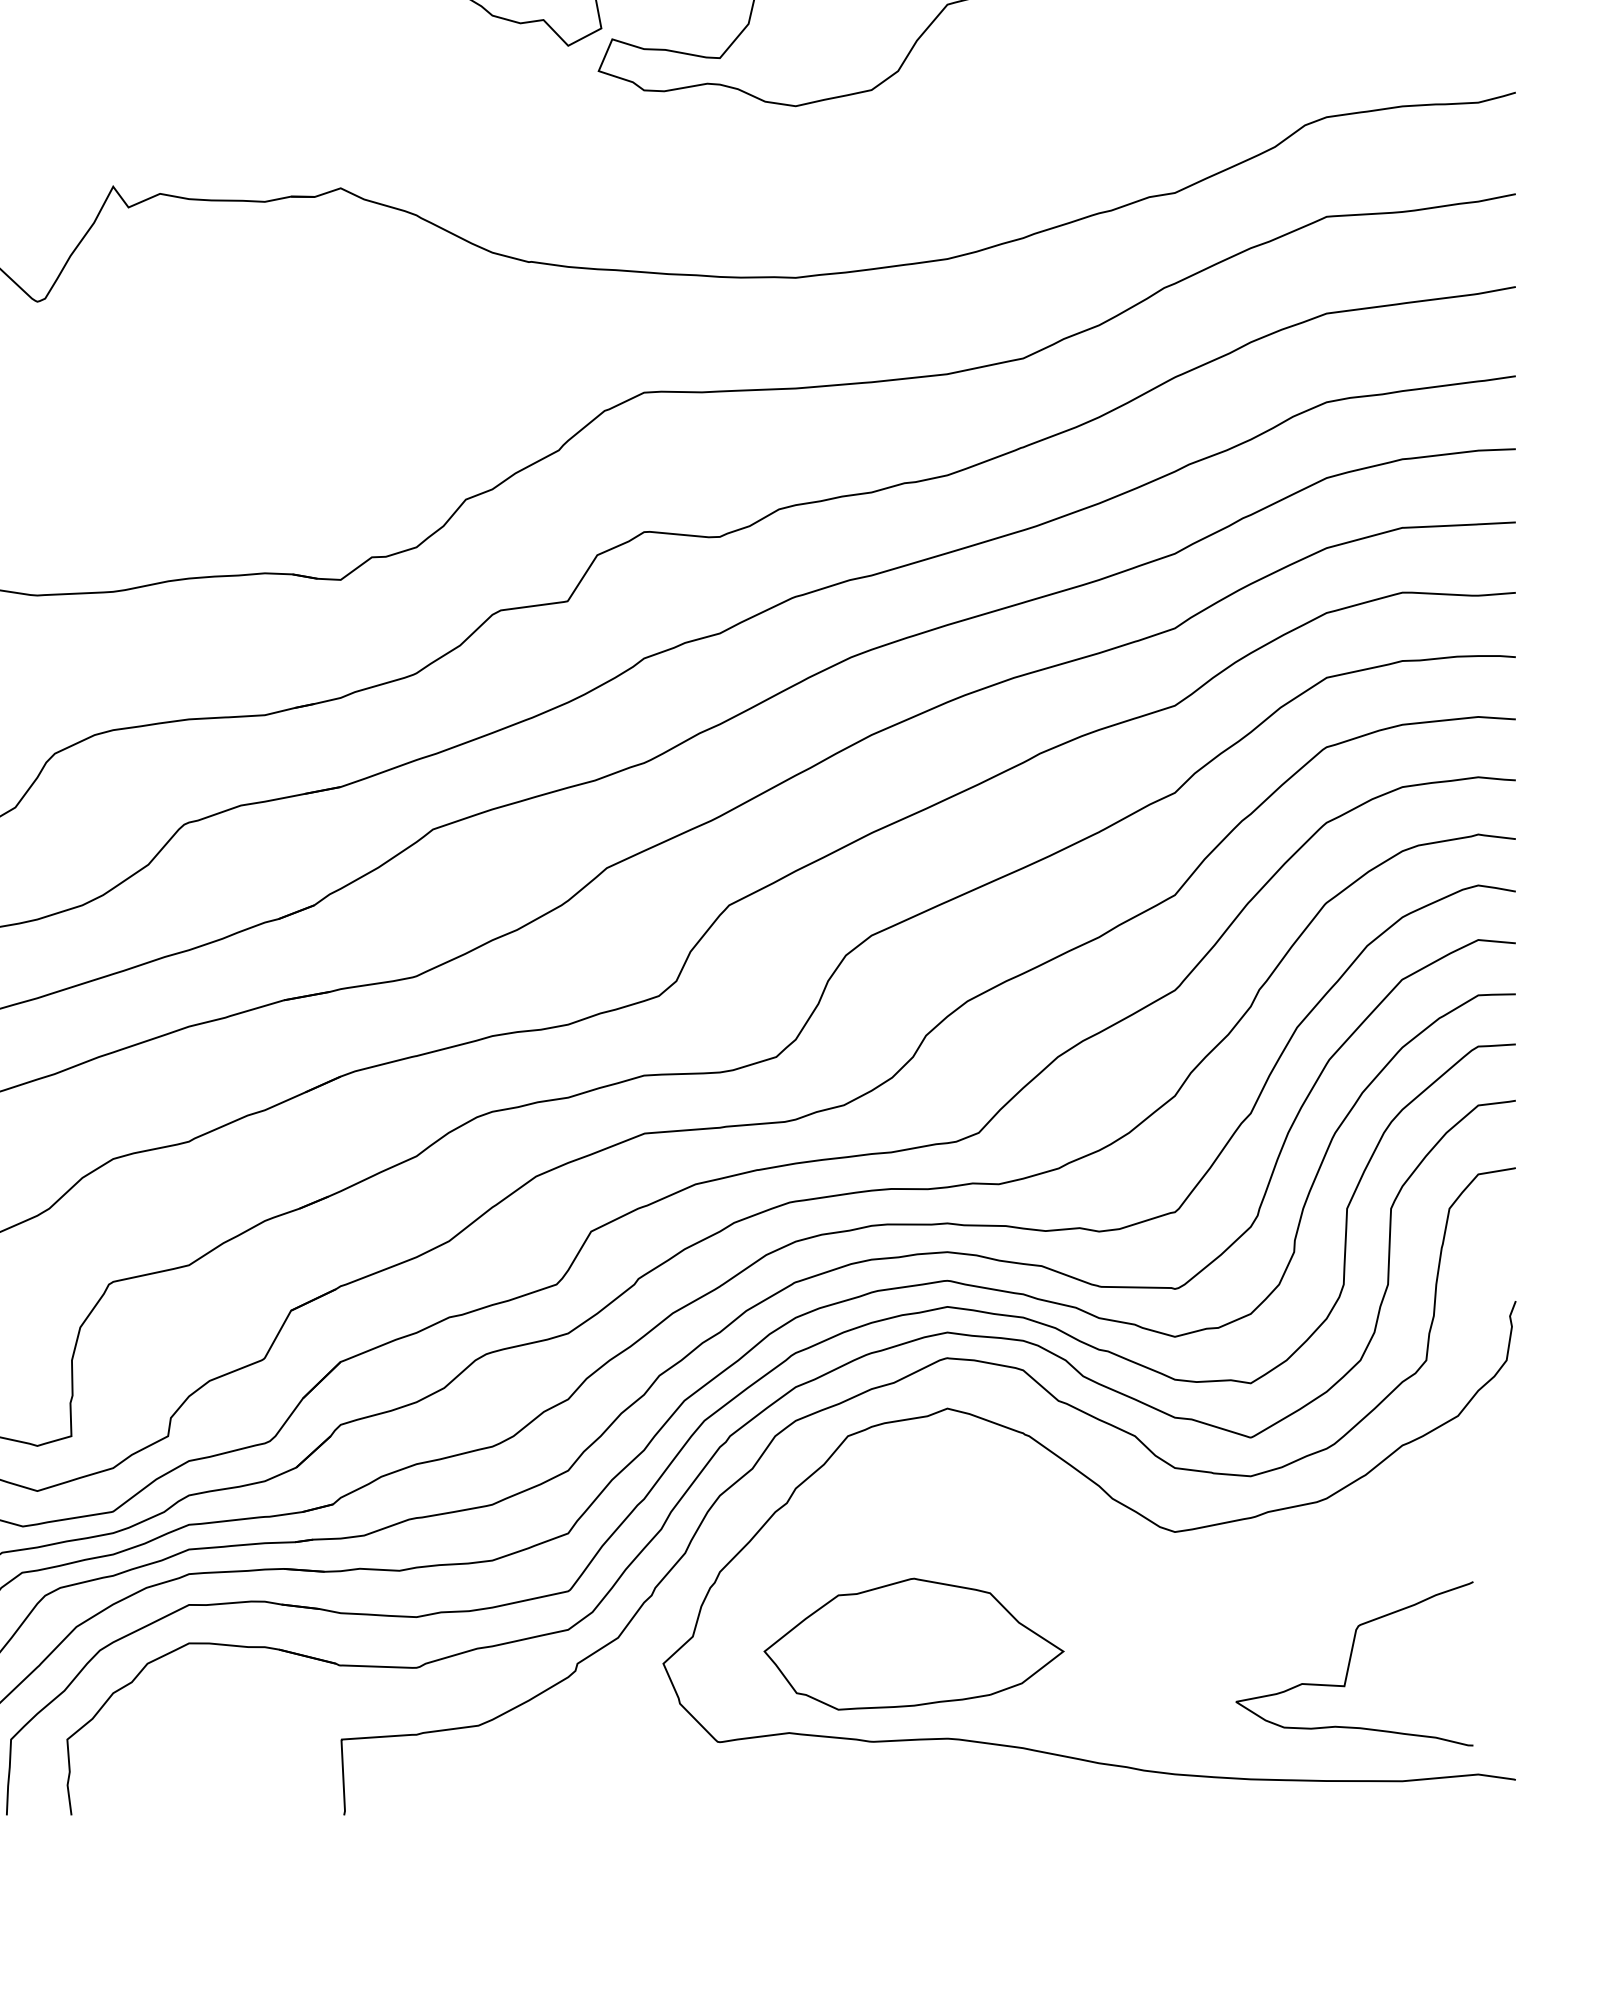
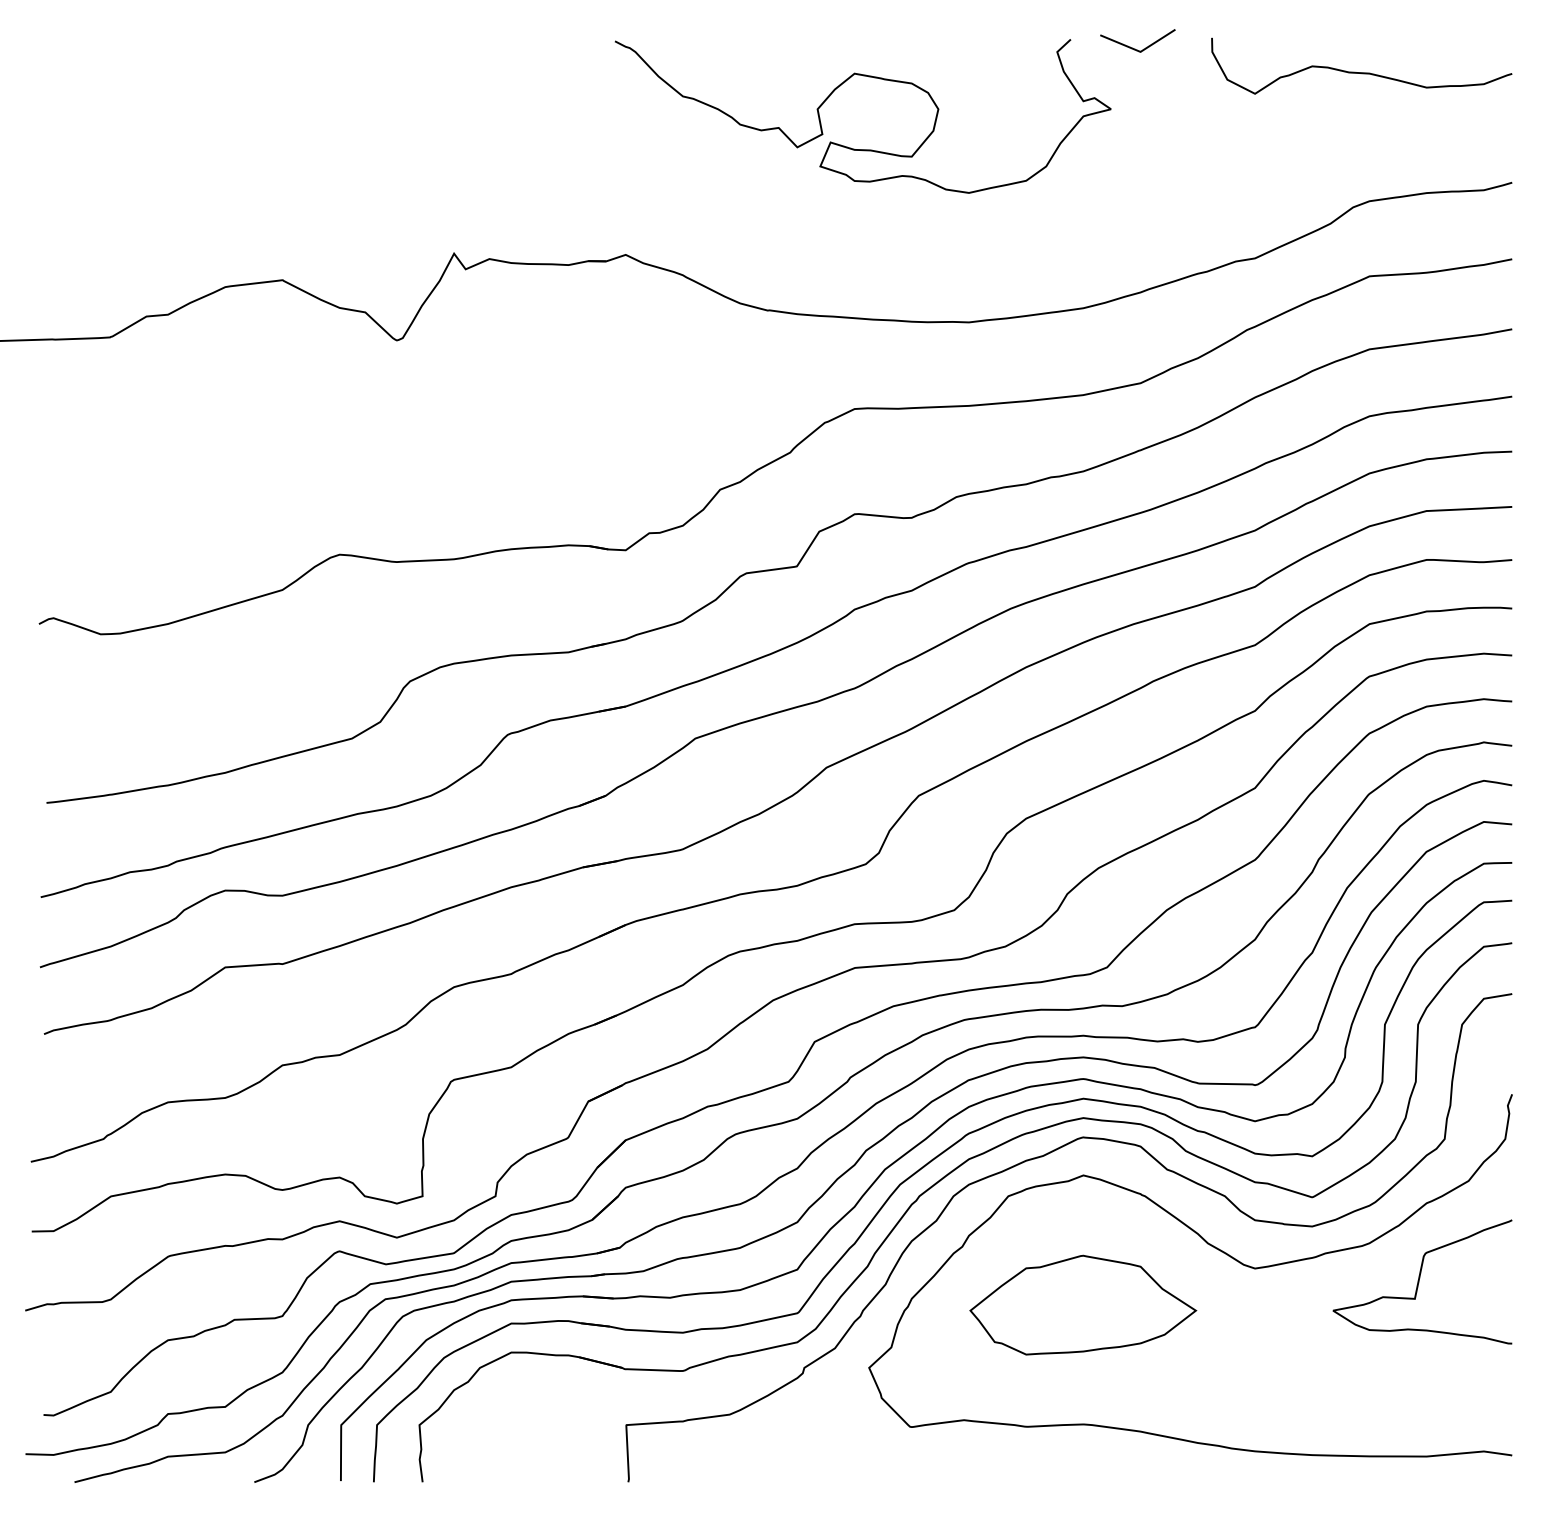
part: (914, 1643) -> (1083, 1304), moved
curve: (1350, 1663) -> (1419, 1281), moved

